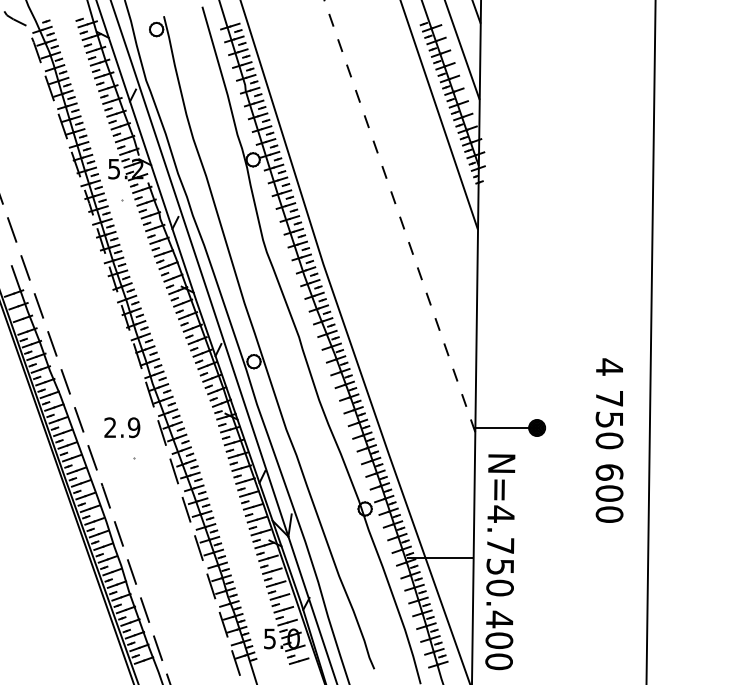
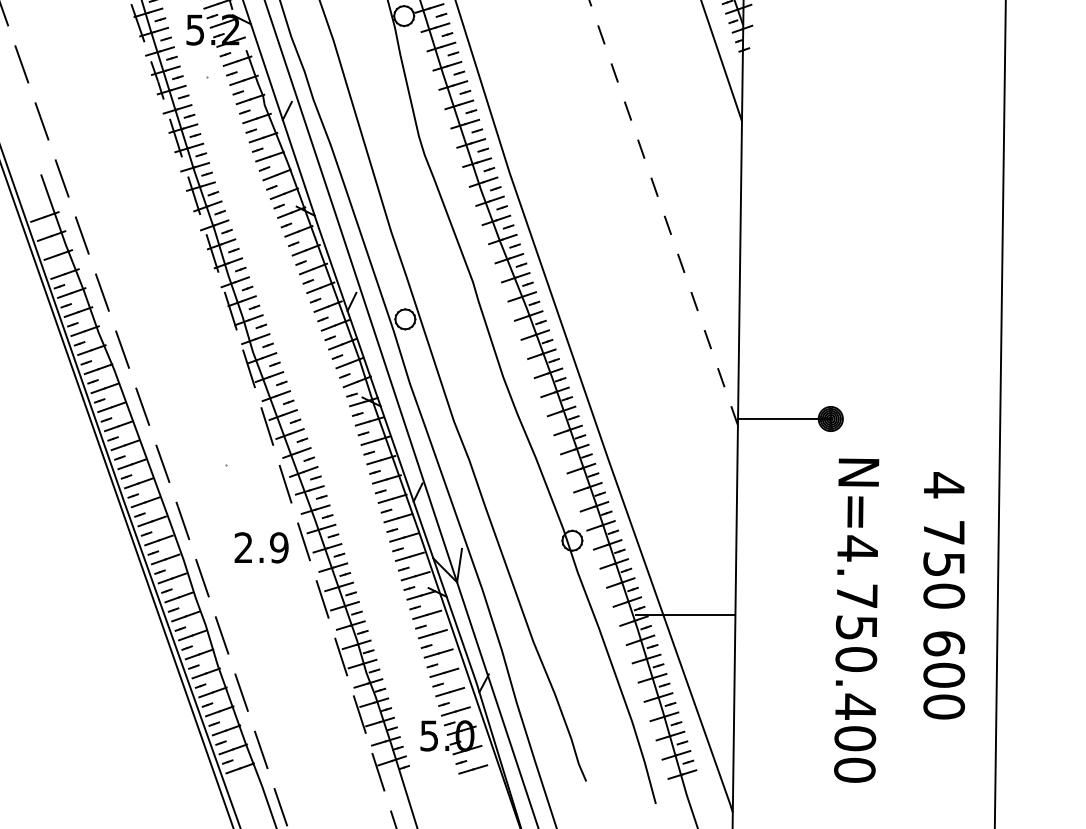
text: (122, 427) -> (261, 547), moved
text: (609, 440) -> (944, 595), moved
text: (500, 562) -> (856, 621), moved

